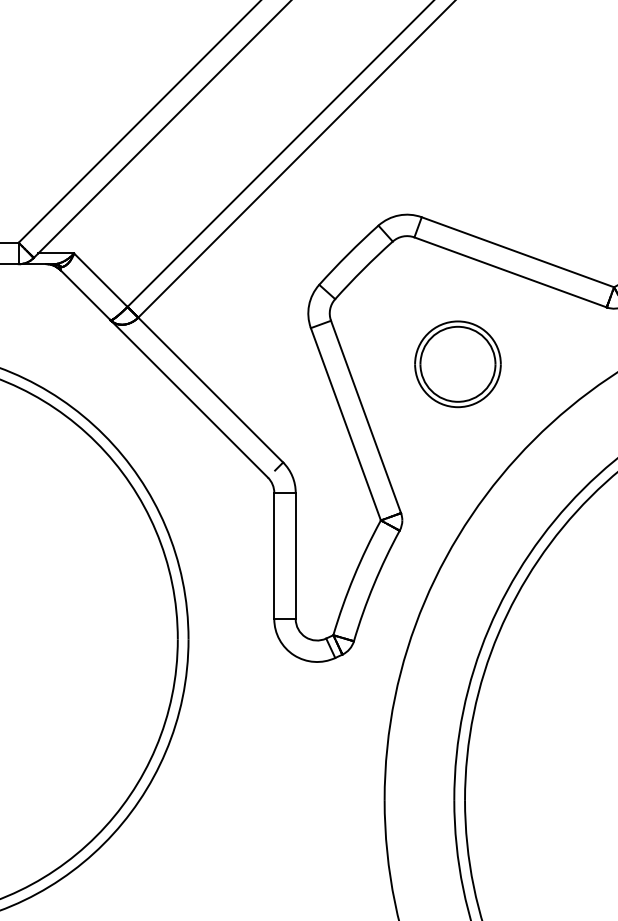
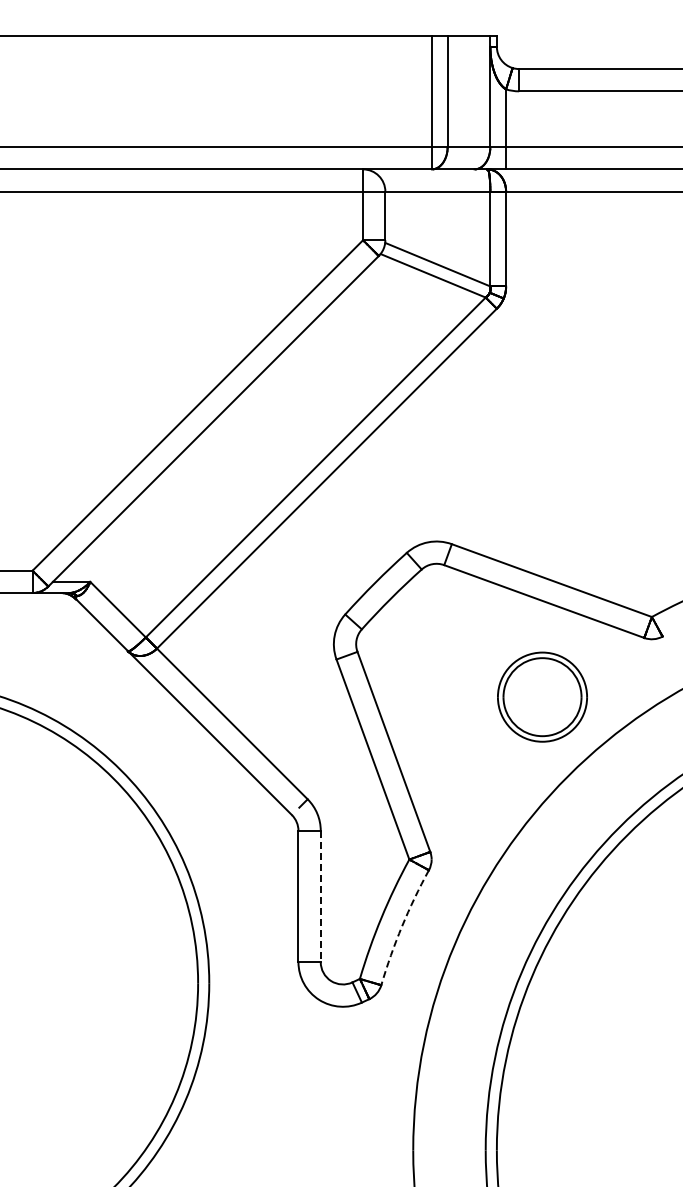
part: (457, 363) -> (542, 696), moved
line: (295, 555) -> (320, 896), solid -> dashed
arc: (374, 584) -> (402, 926), solid -> dashed

